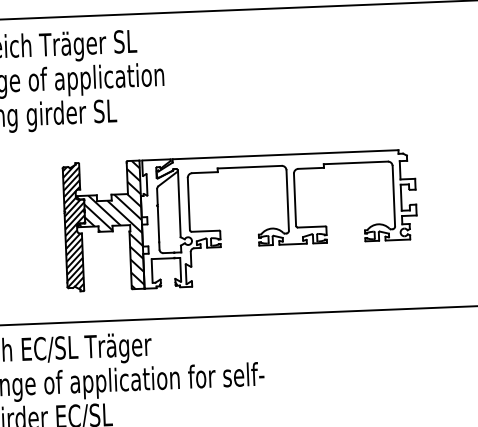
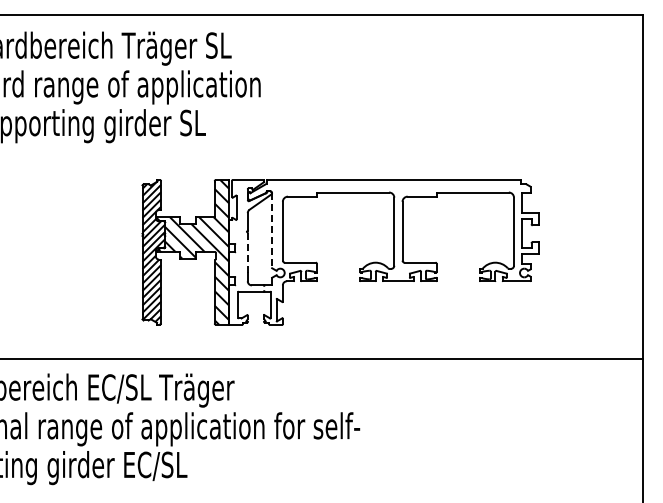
line: (179, 204) -> (272, 231), solid -> dashed
line: (158, 224) -> (247, 252), solid -> dashed

